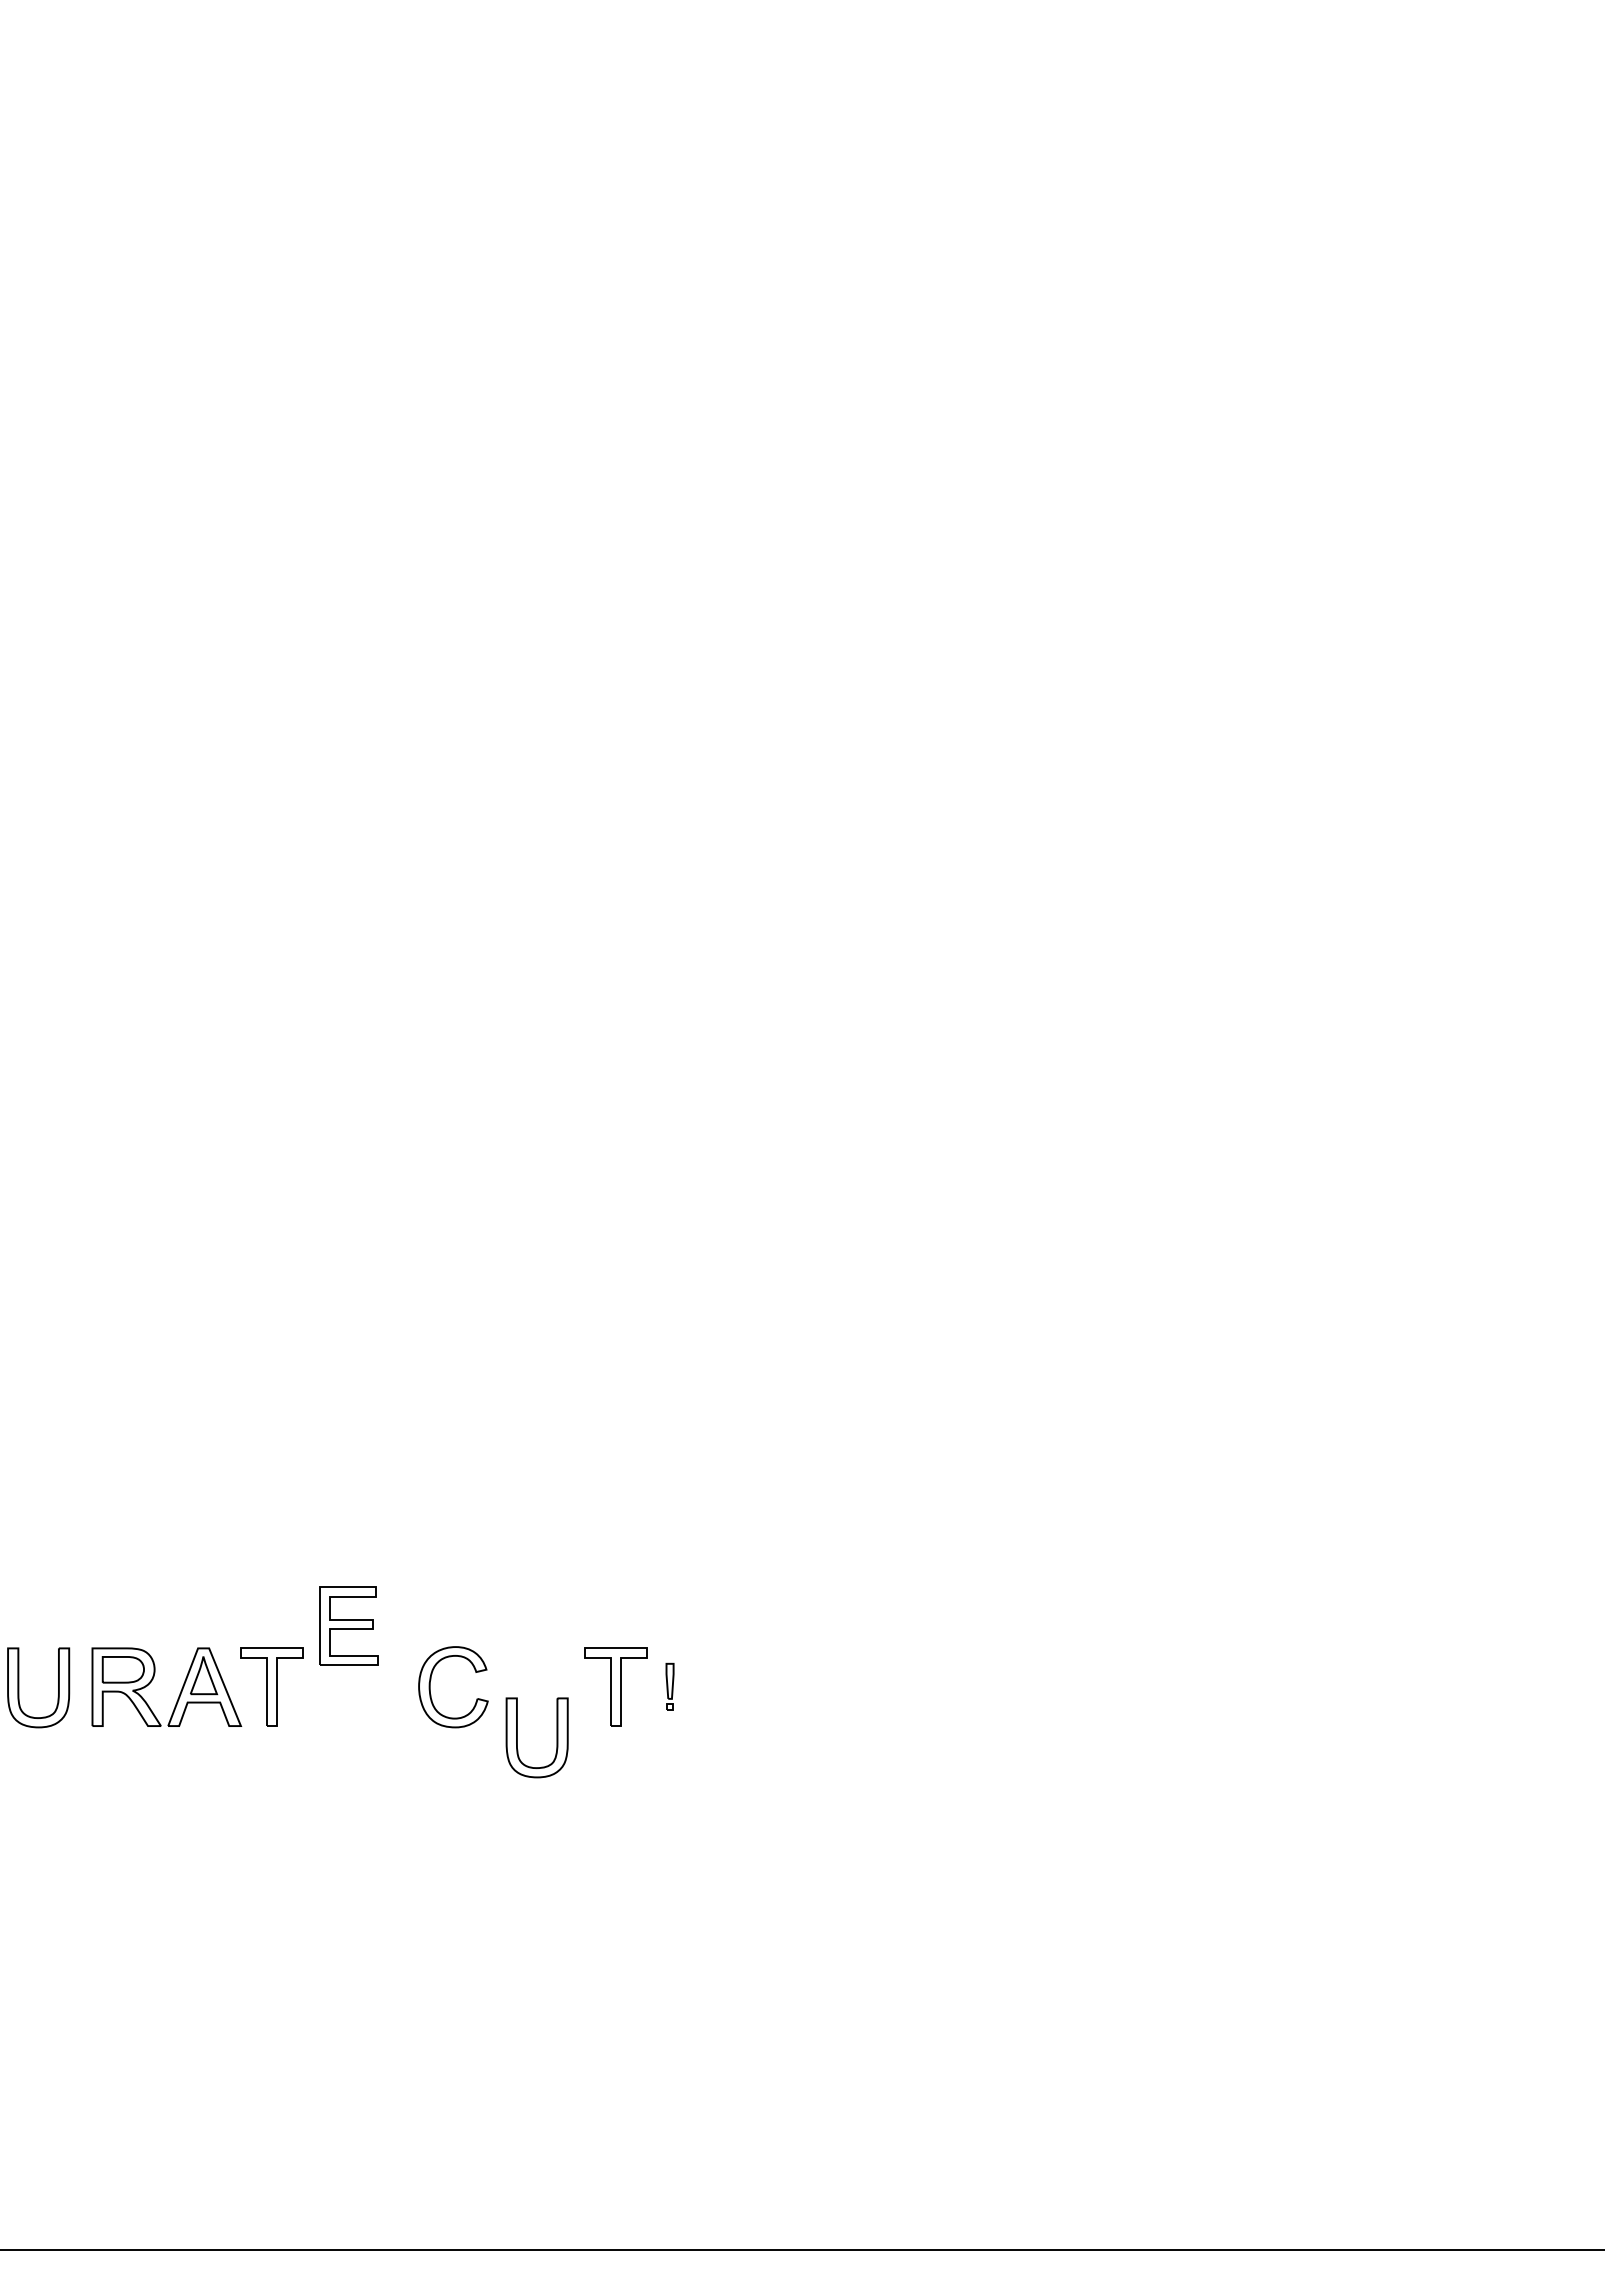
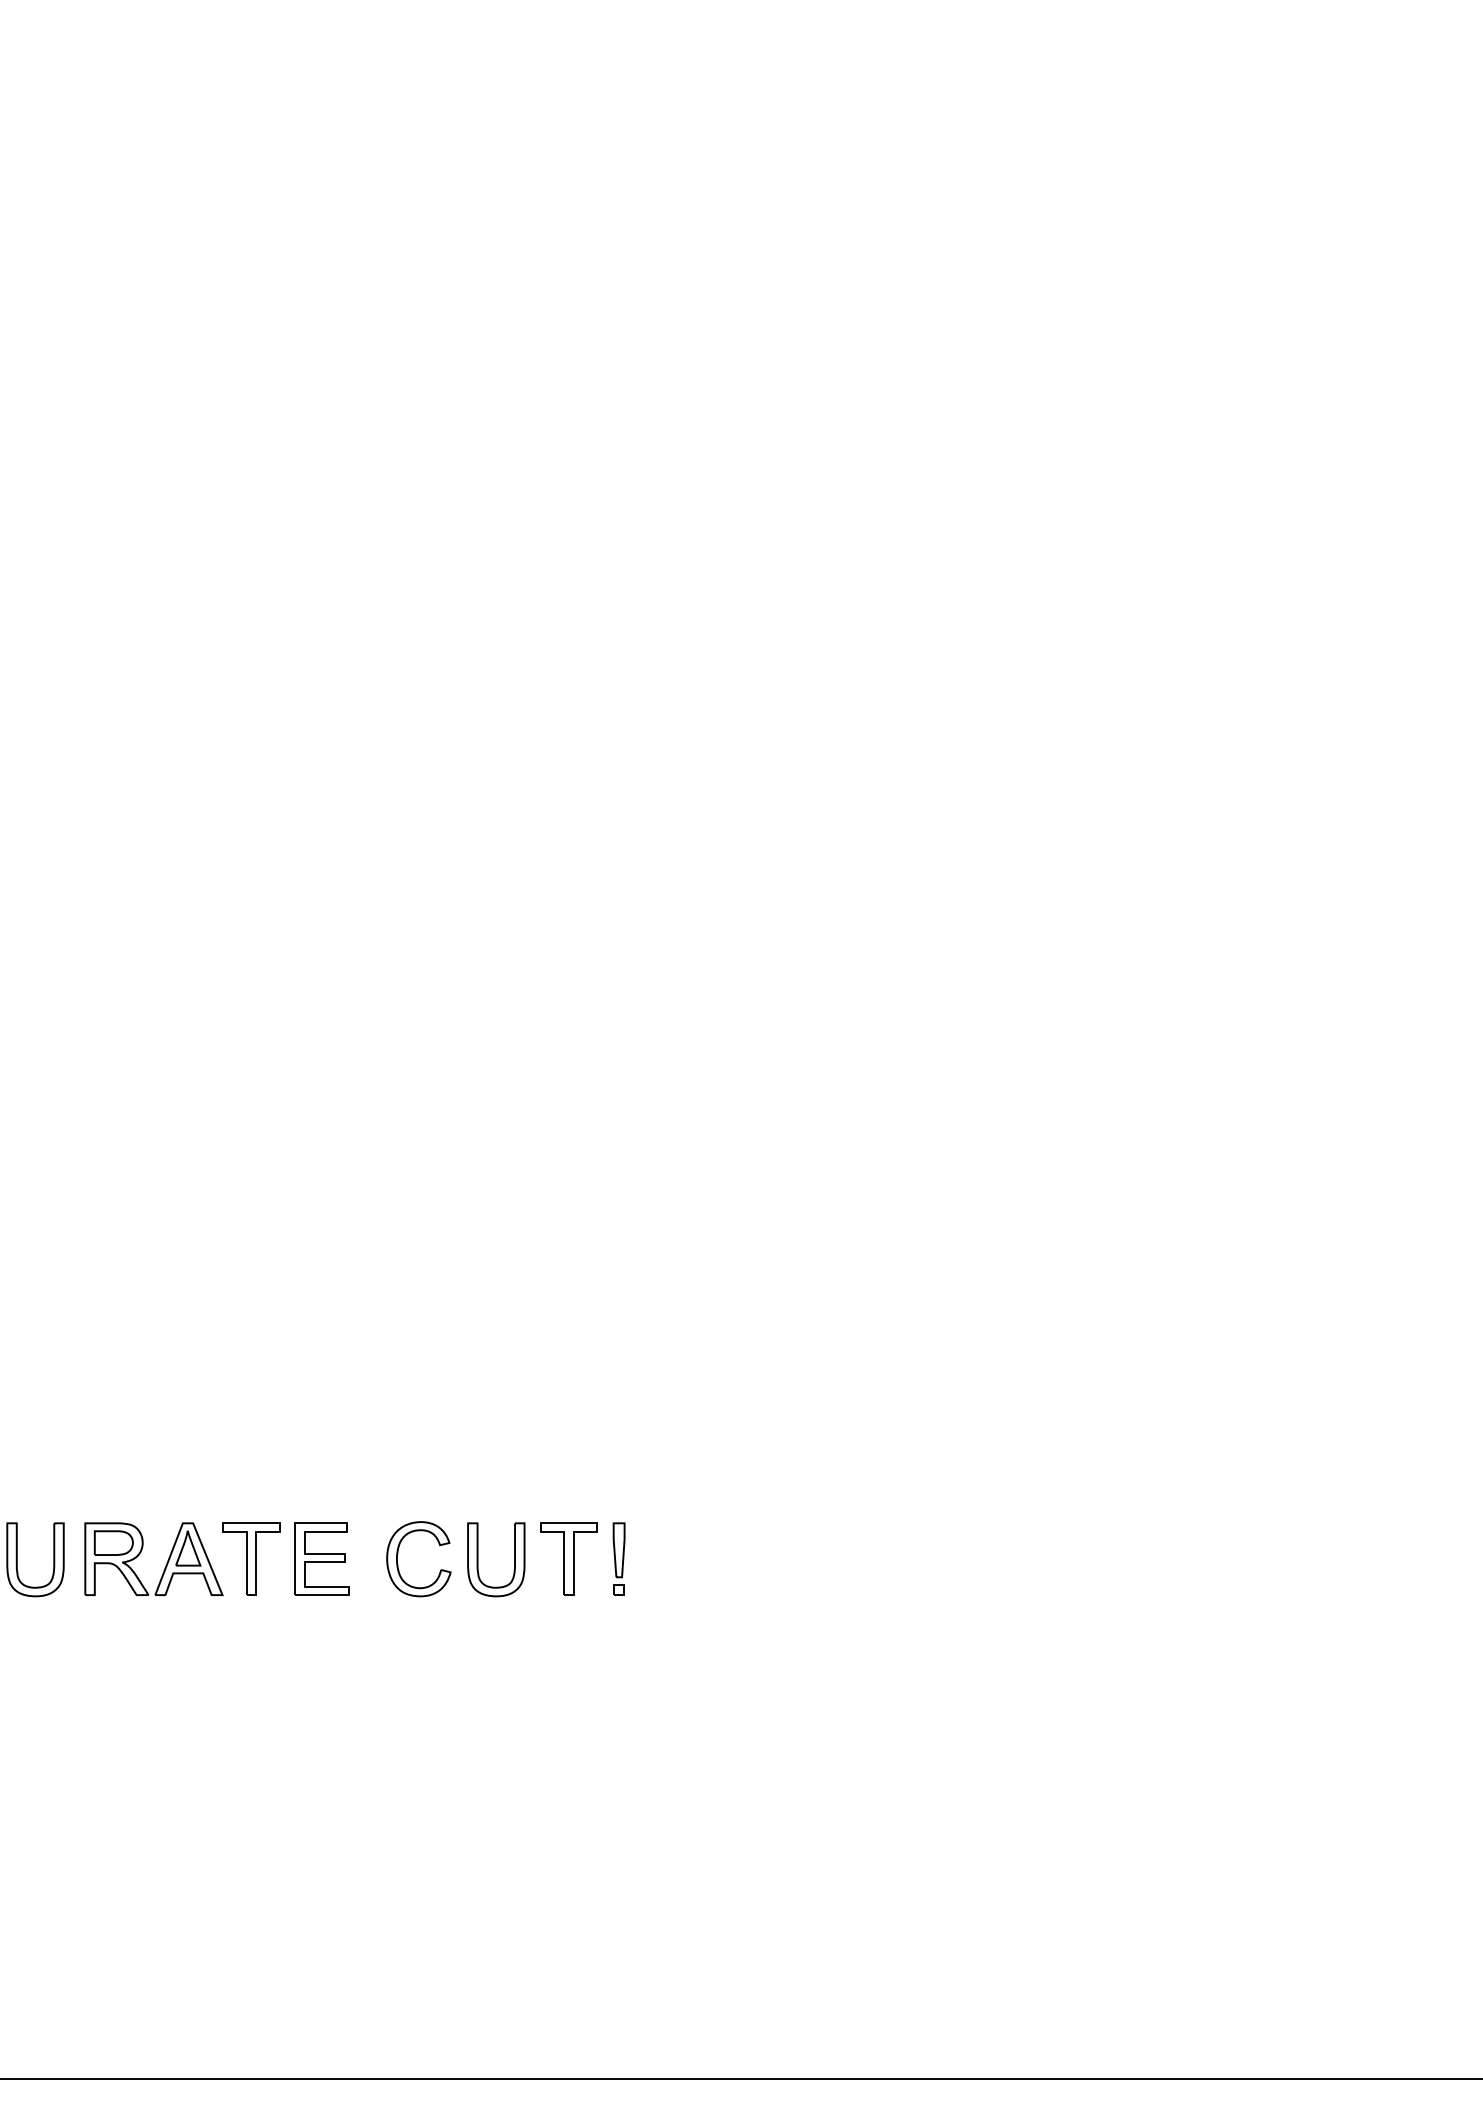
part: (348, 1625) -> (321, 1558), moved
part: (669, 1686) -> (618, 1558), size x1.67
part: (517, 1737) -> (478, 1559), moved

